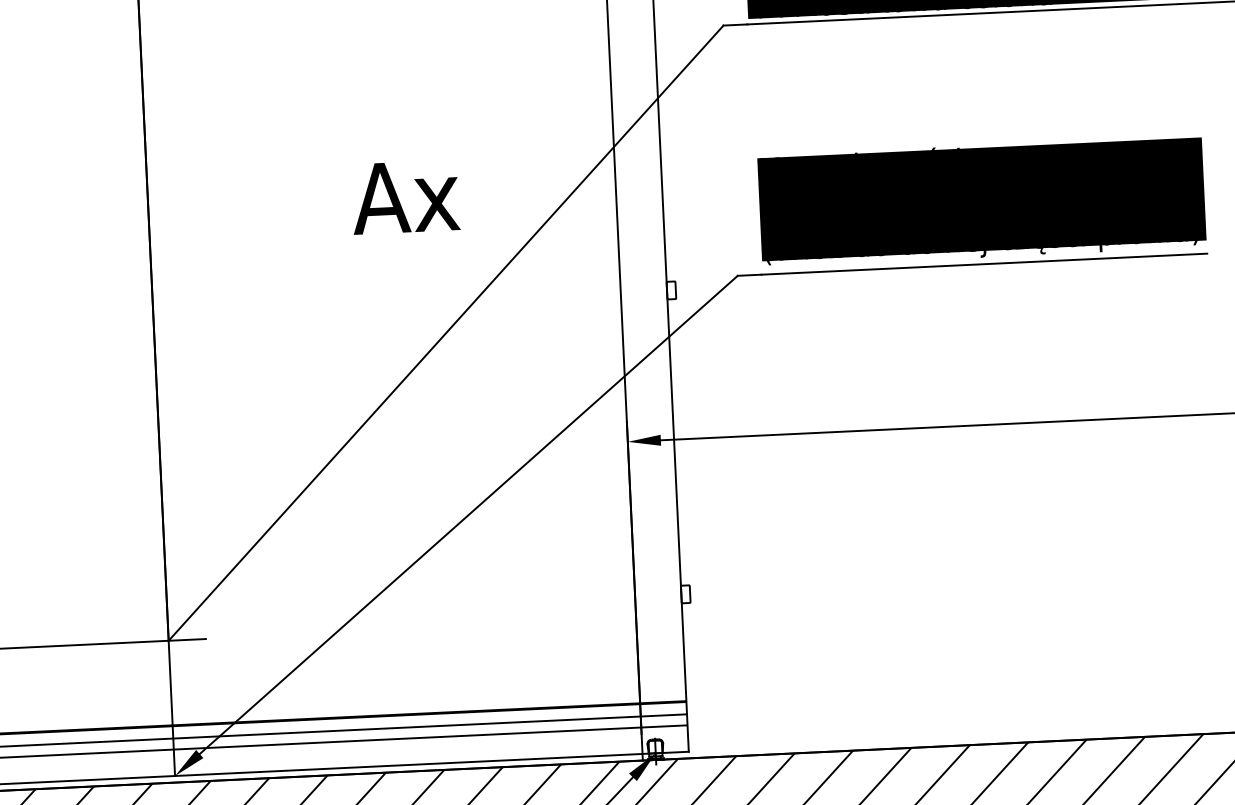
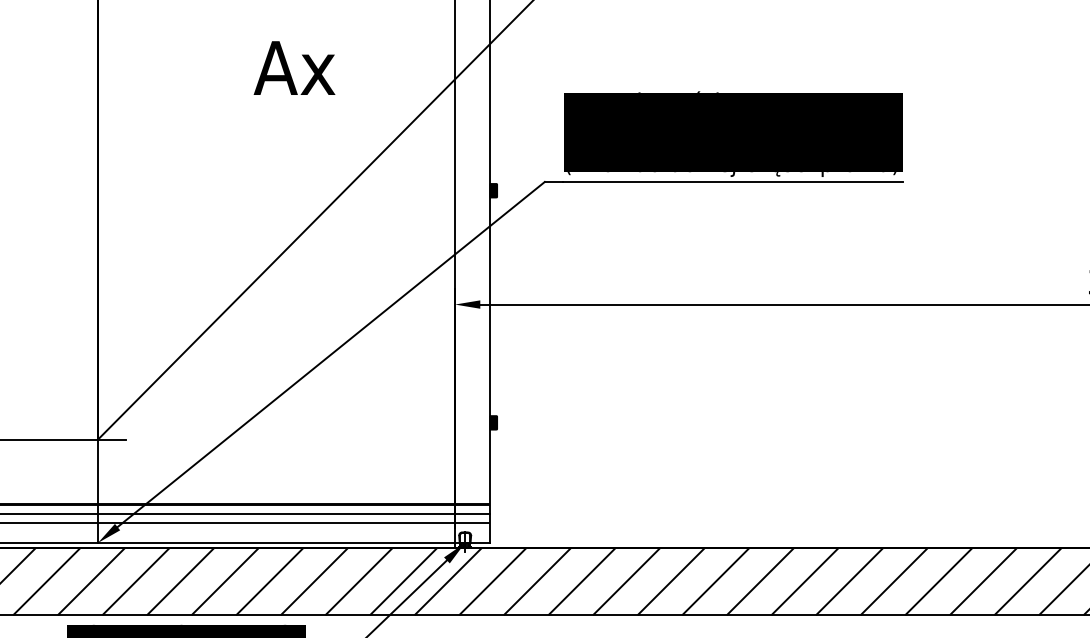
text: (405, 196) -> (294, 67), moved
fill: (671, 290) -> (493, 190), added
fill: (685, 593) -> (493, 422), added

